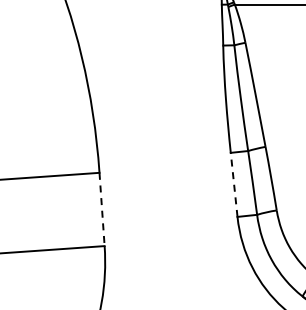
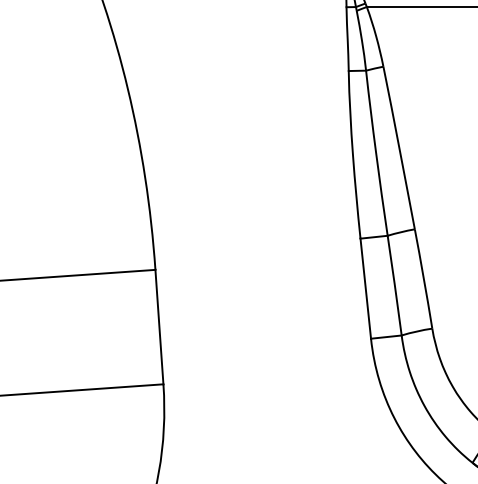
line: (234, 184) -> (366, 288), dashed -> solid
line: (102, 209) -> (160, 327), dashed -> solid

